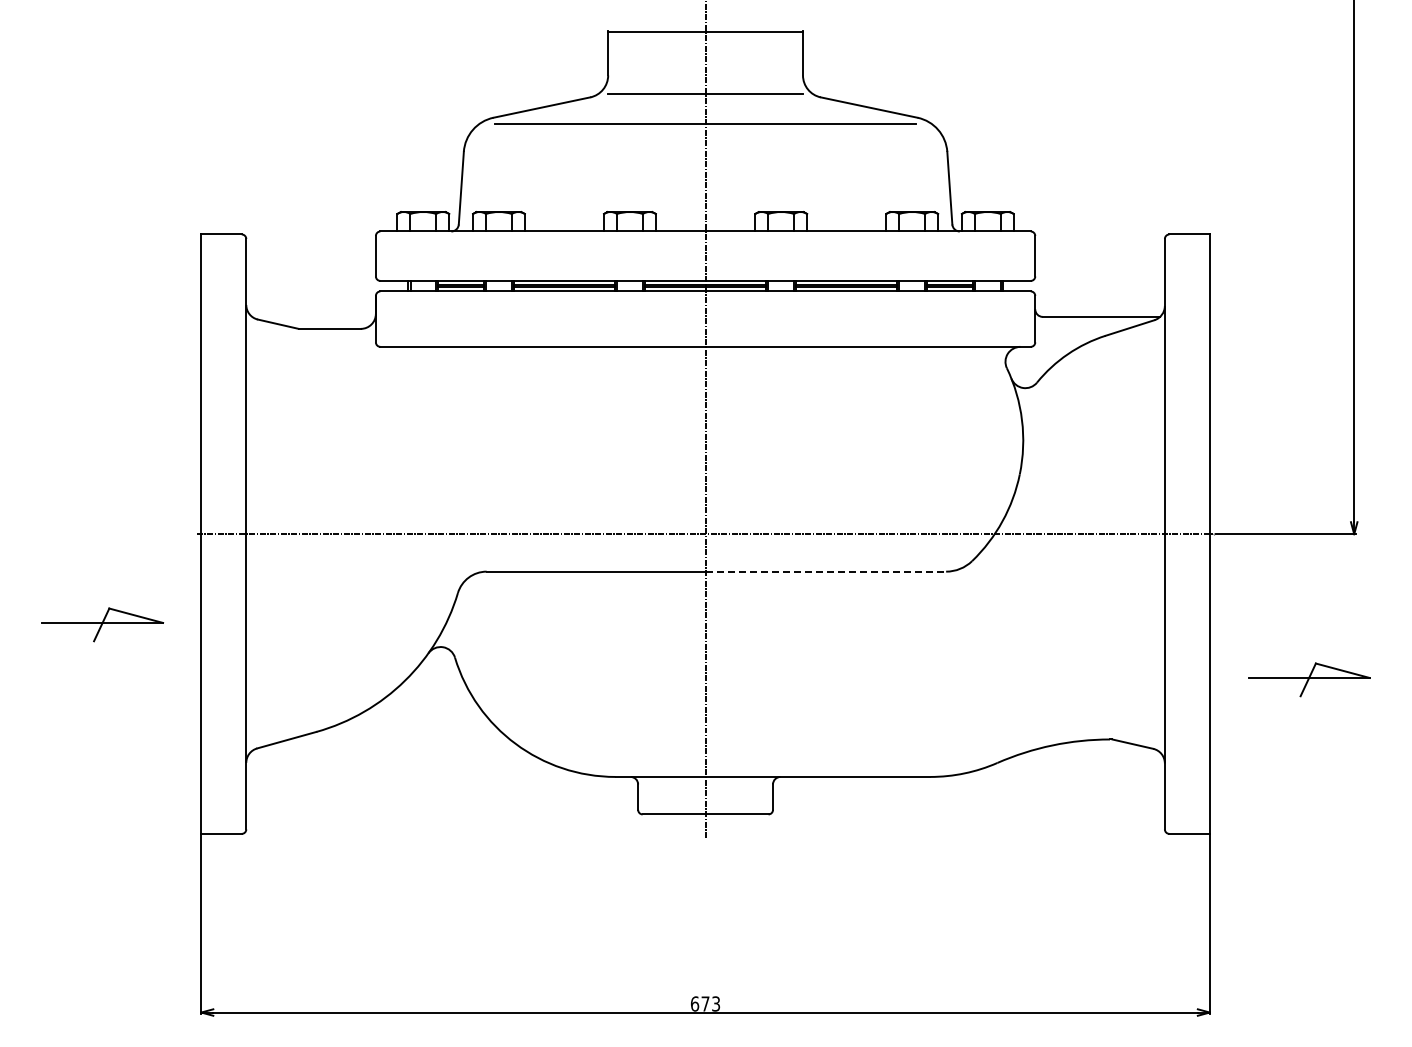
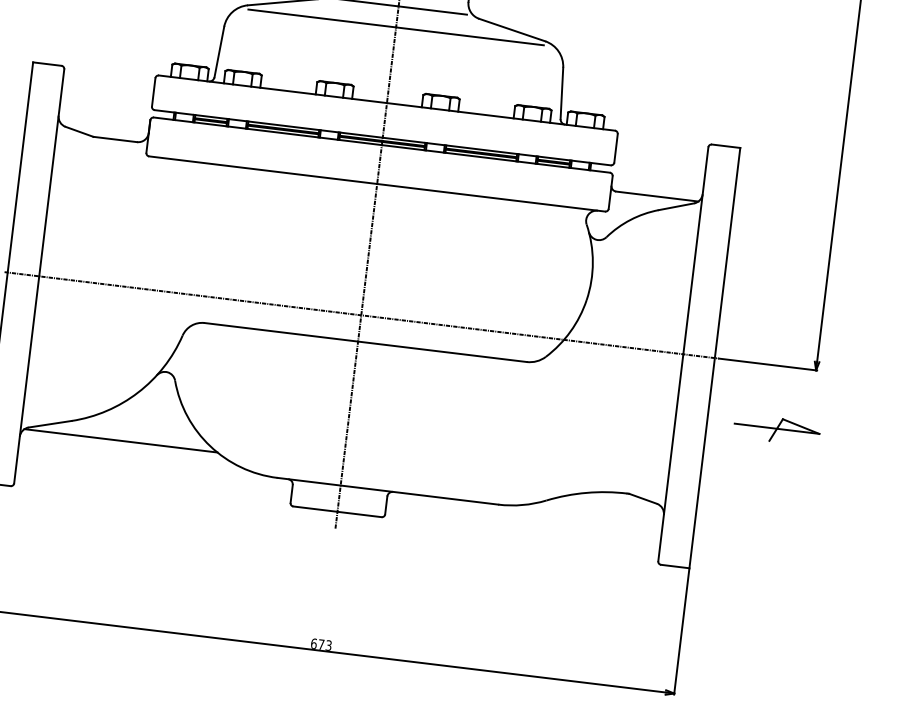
line: (826, 571) -> (442, 351), dashed -> solid
part: (1309, 679) -> (777, 429), moved
line: (388, 751) -> (120, 440), added

